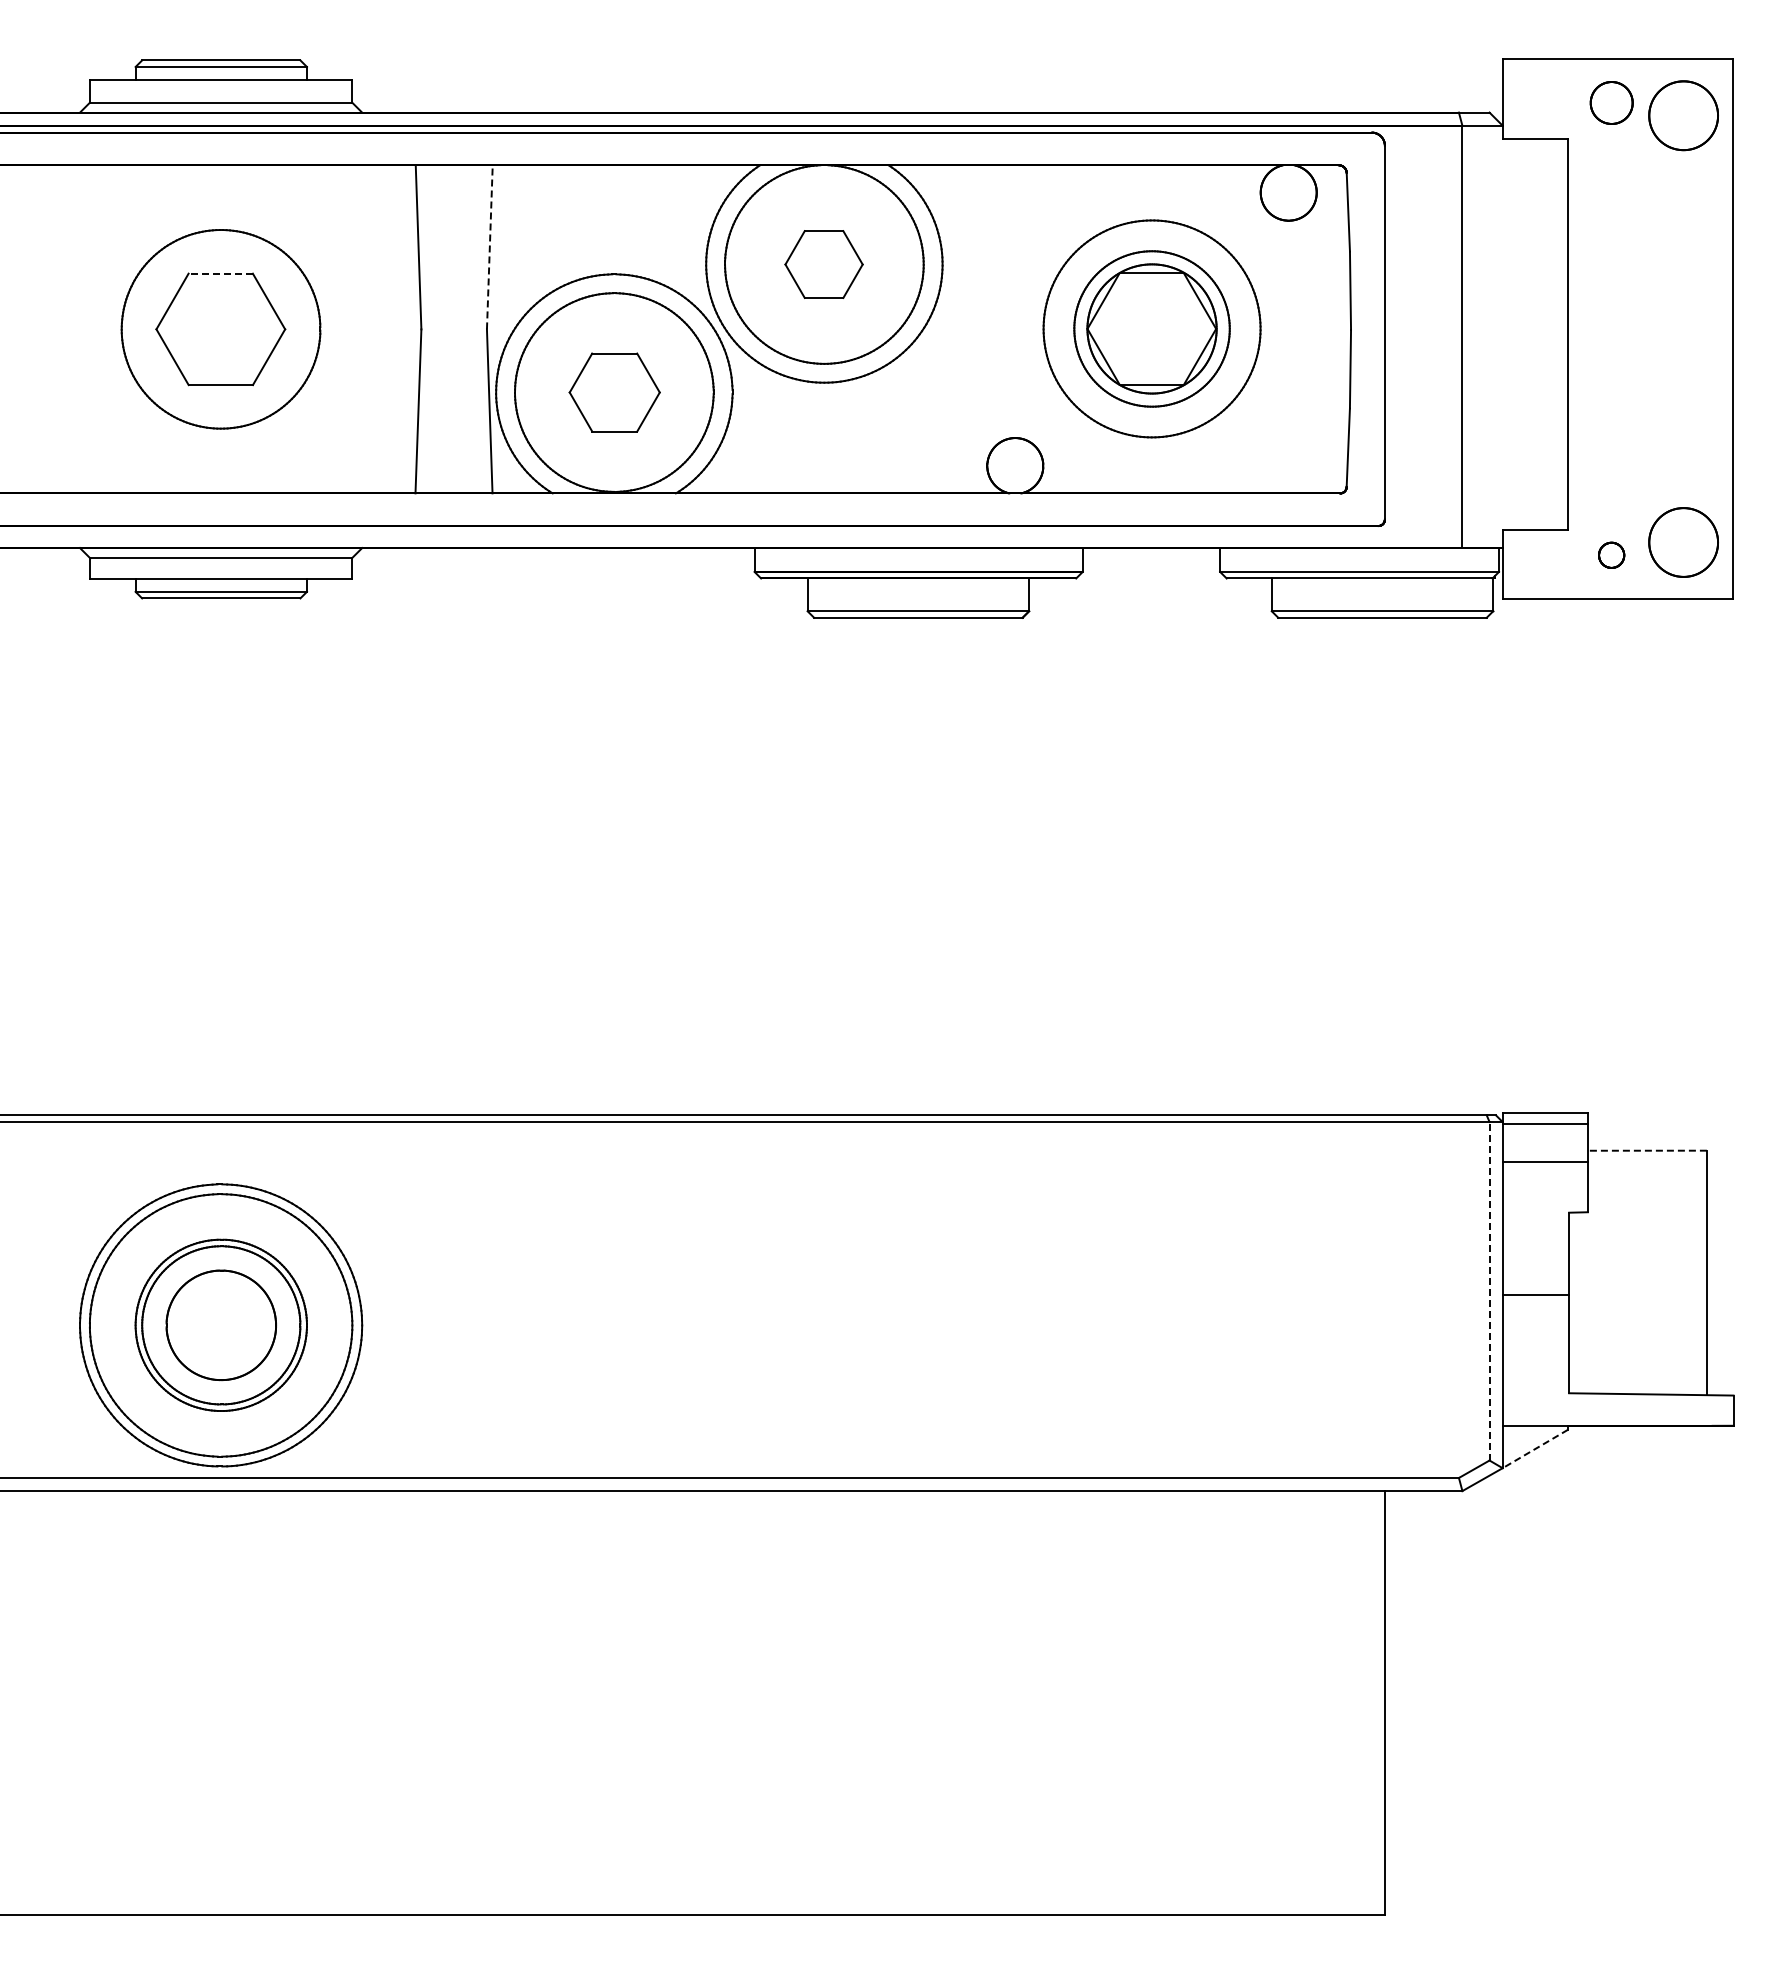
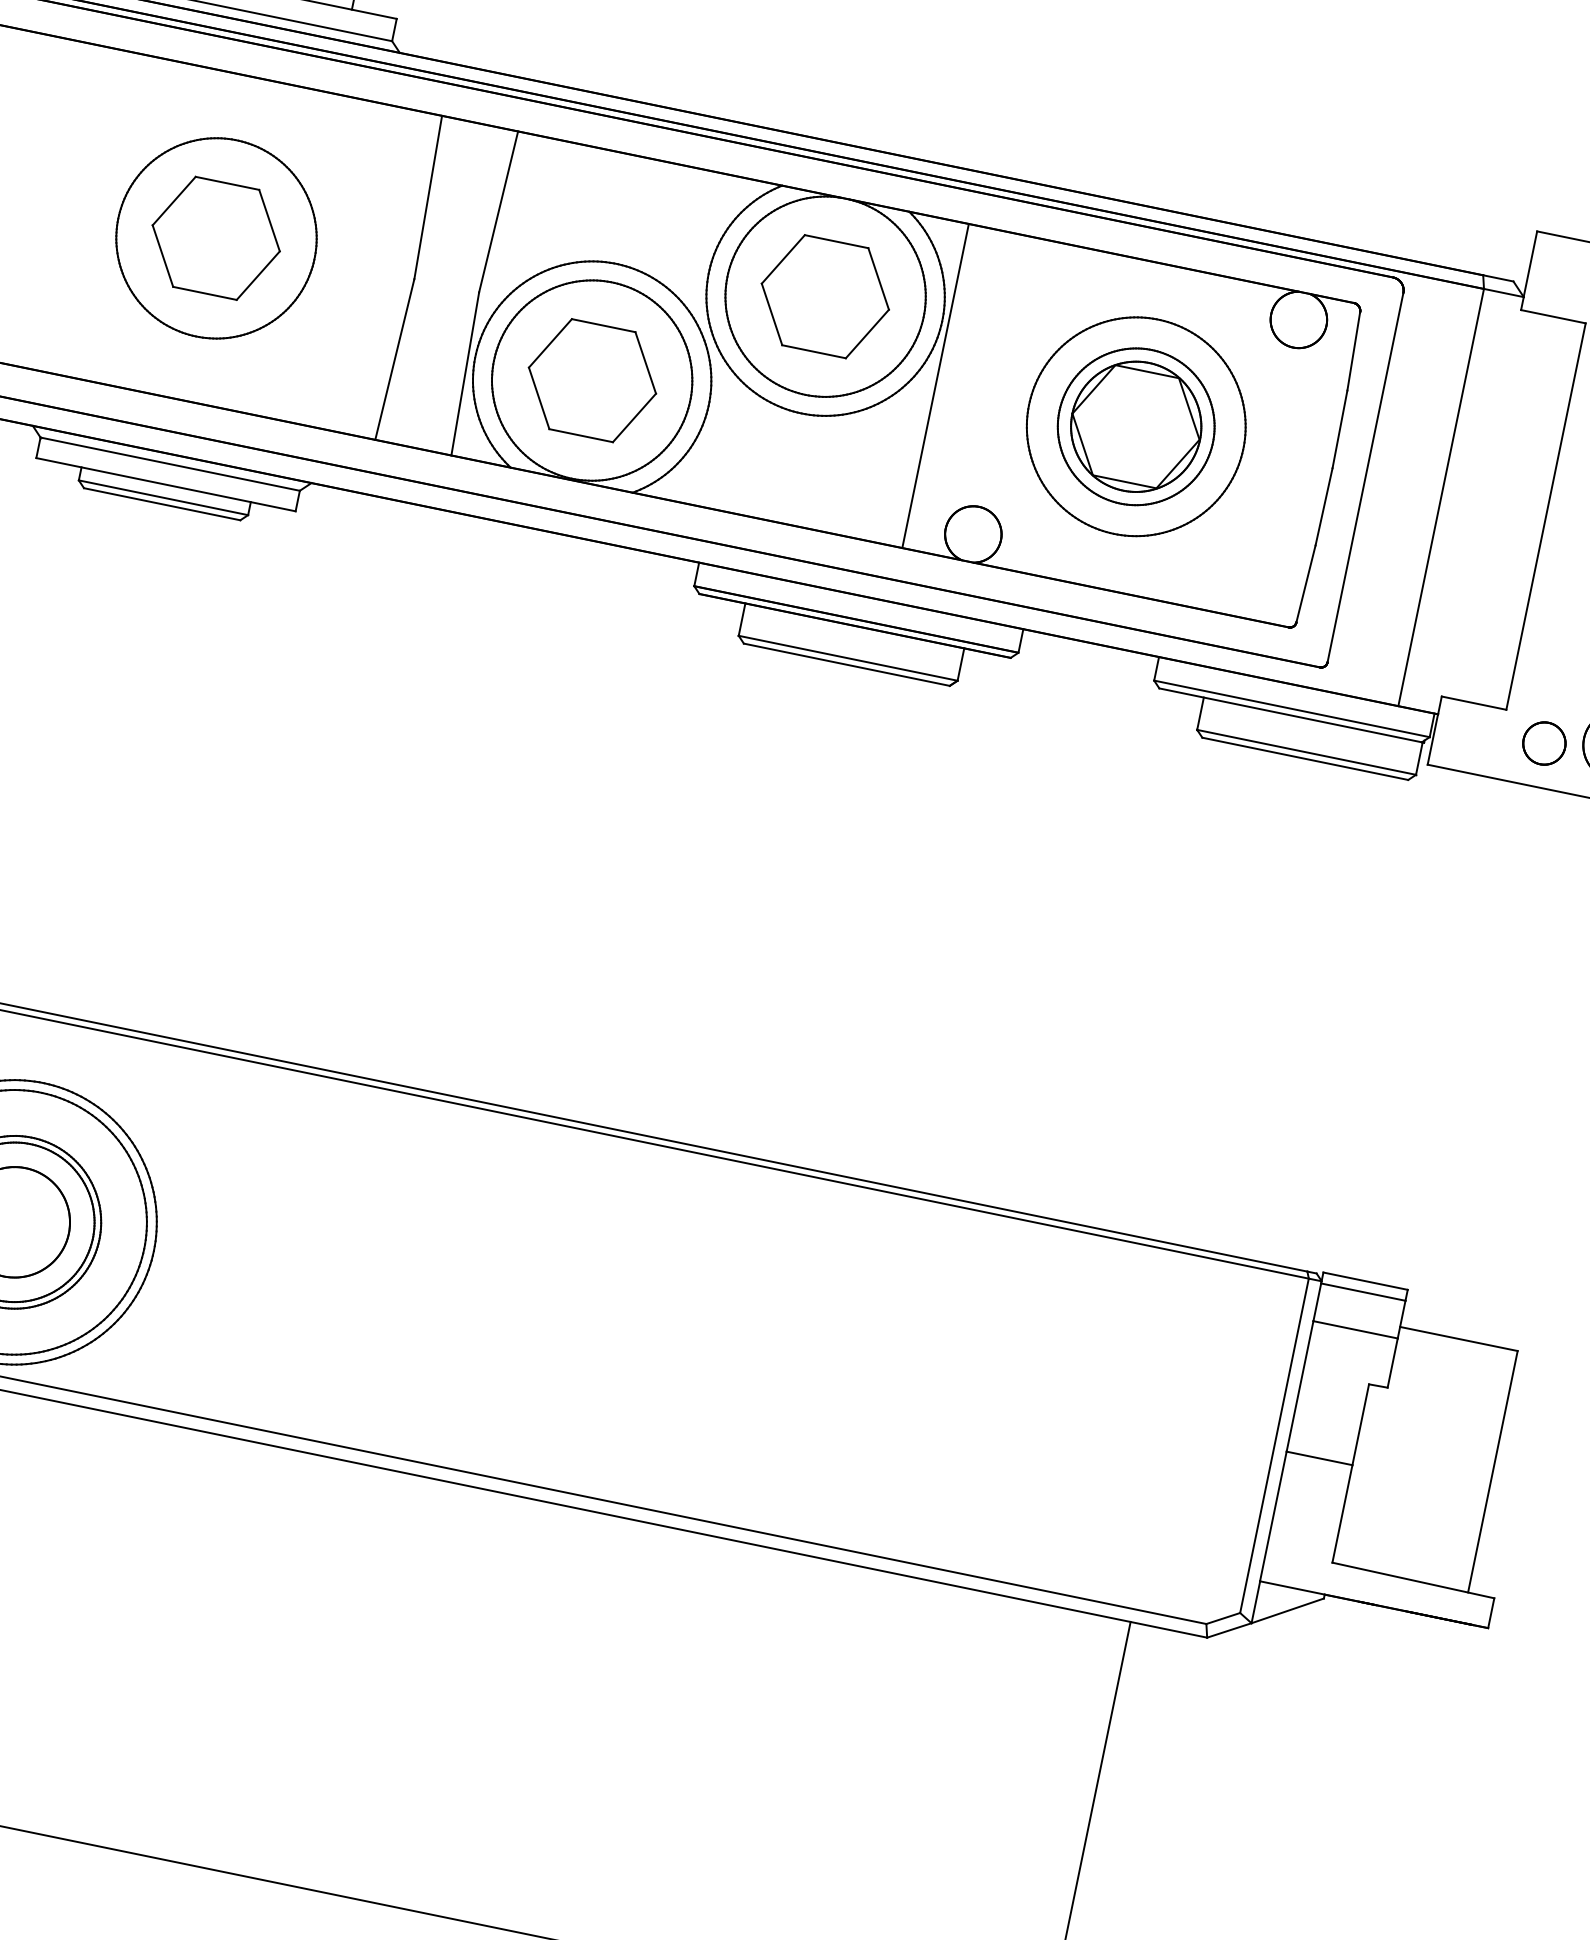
line: (489, 246) -> (498, 211), dashed -> solid
part: (823, 264) -> (824, 296), size x1.67
line: (220, 273) -> (227, 183), dashed -> solid
line: (949, 329) -> (936, 386), added
part: (614, 392) -> (592, 380), size x1.43
part: (1611, 555) -> (1544, 743), size x1.67
line: (1646, 1150) -> (1458, 1338), dashed -> solid
line: (1489, 1290) -> (1274, 1445), dashed -> solid
line: (1535, 1448) -> (1287, 1610), dashed -> solid

